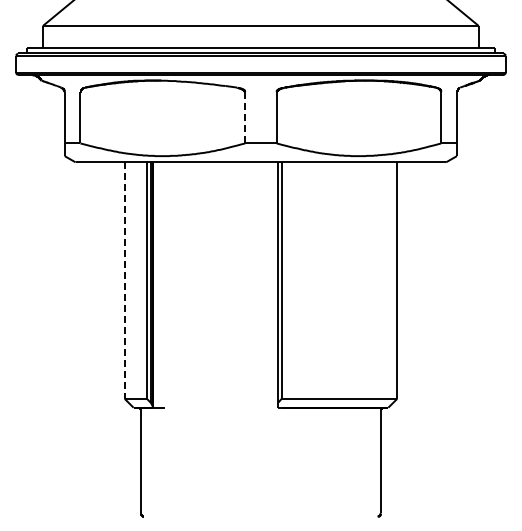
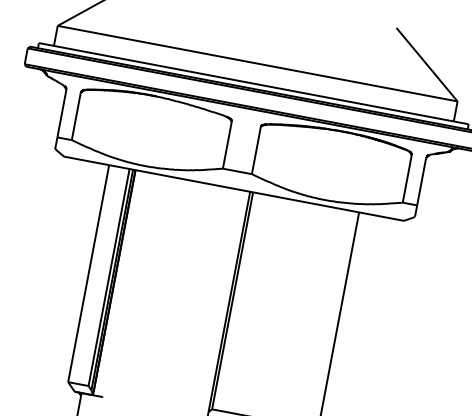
line: (245, 117) -> (227, 144), dashed -> solid
line: (124, 281) -> (88, 274), dashed -> solid

